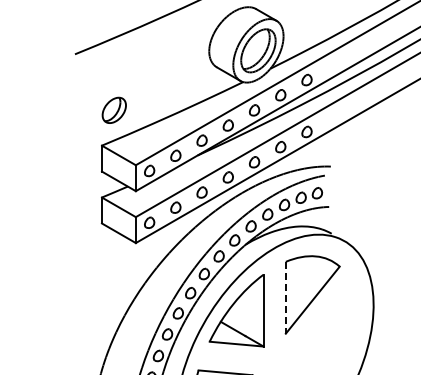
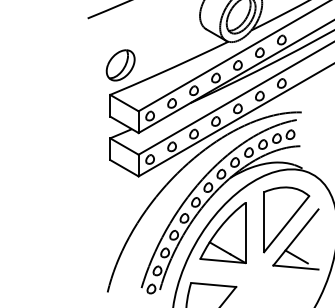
part: (113, 110) -> (119, 65), size x1.43
line: (285, 297) -> (263, 221), dashed -> solid
part: (323, 318) -> (295, 239), added

